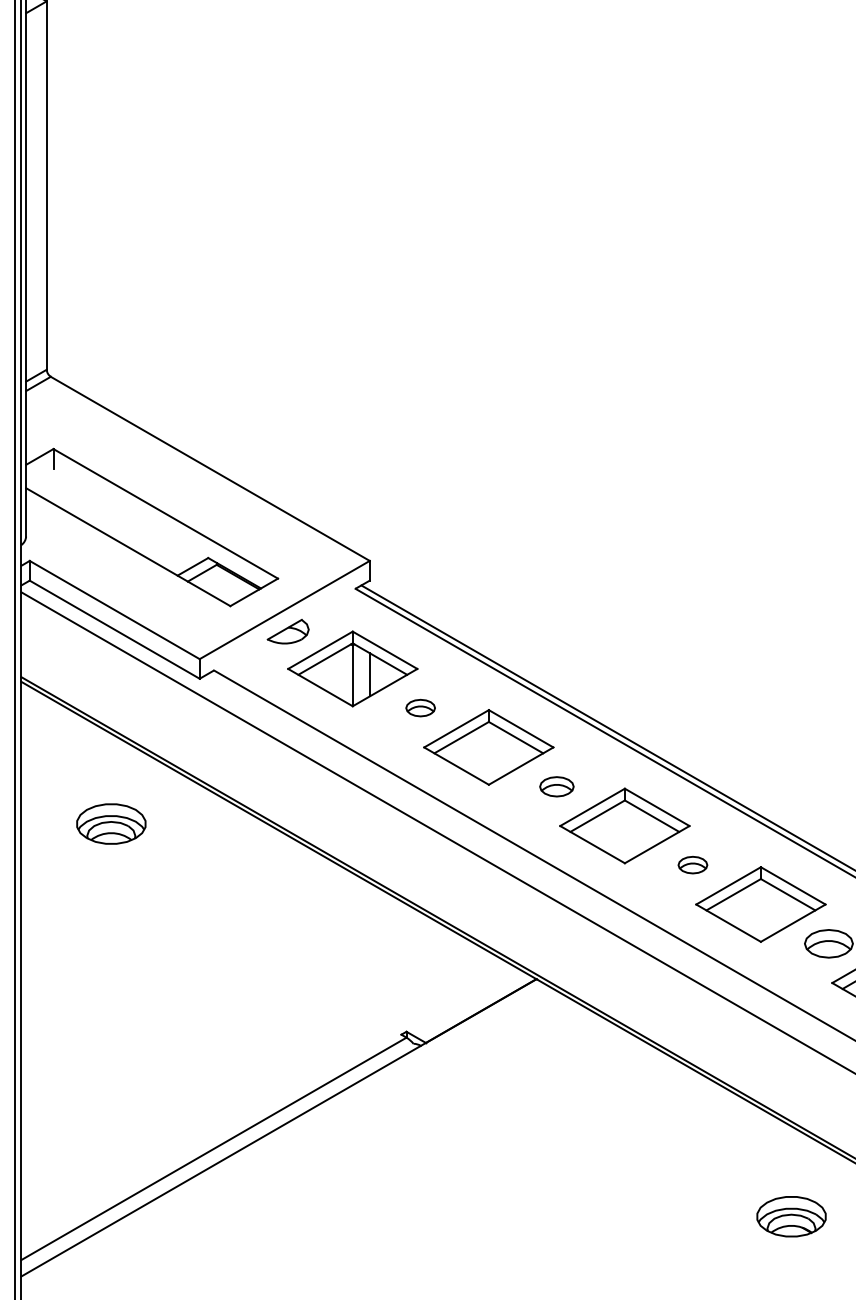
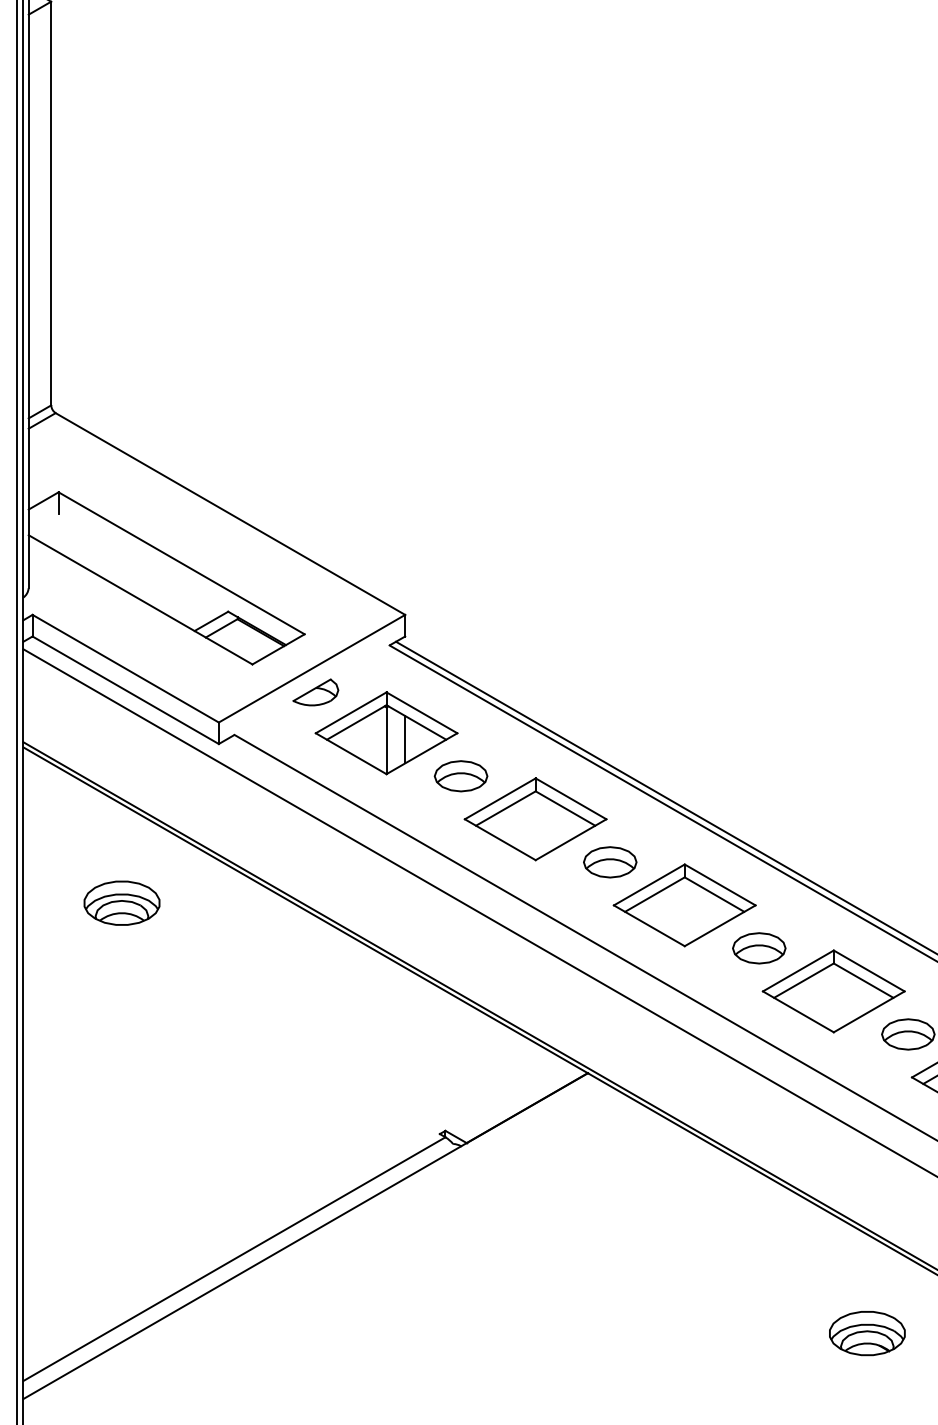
part: (420, 707) -> (460, 775), size x1.67
part: (556, 786) -> (609, 862), size x1.43
part: (692, 864) -> (758, 947), size x1.67

